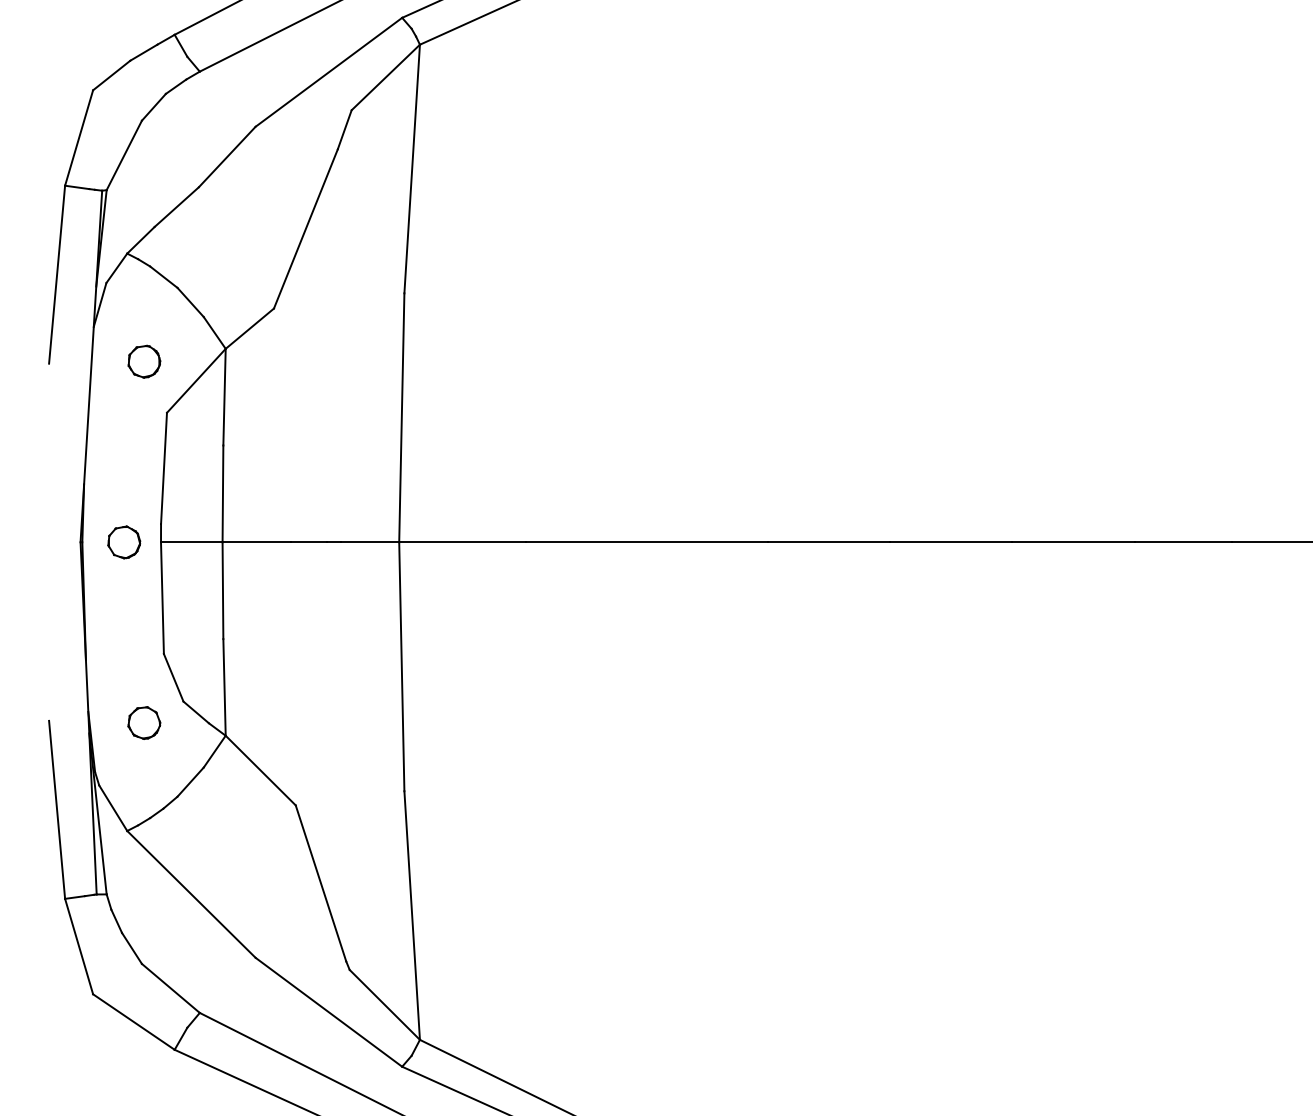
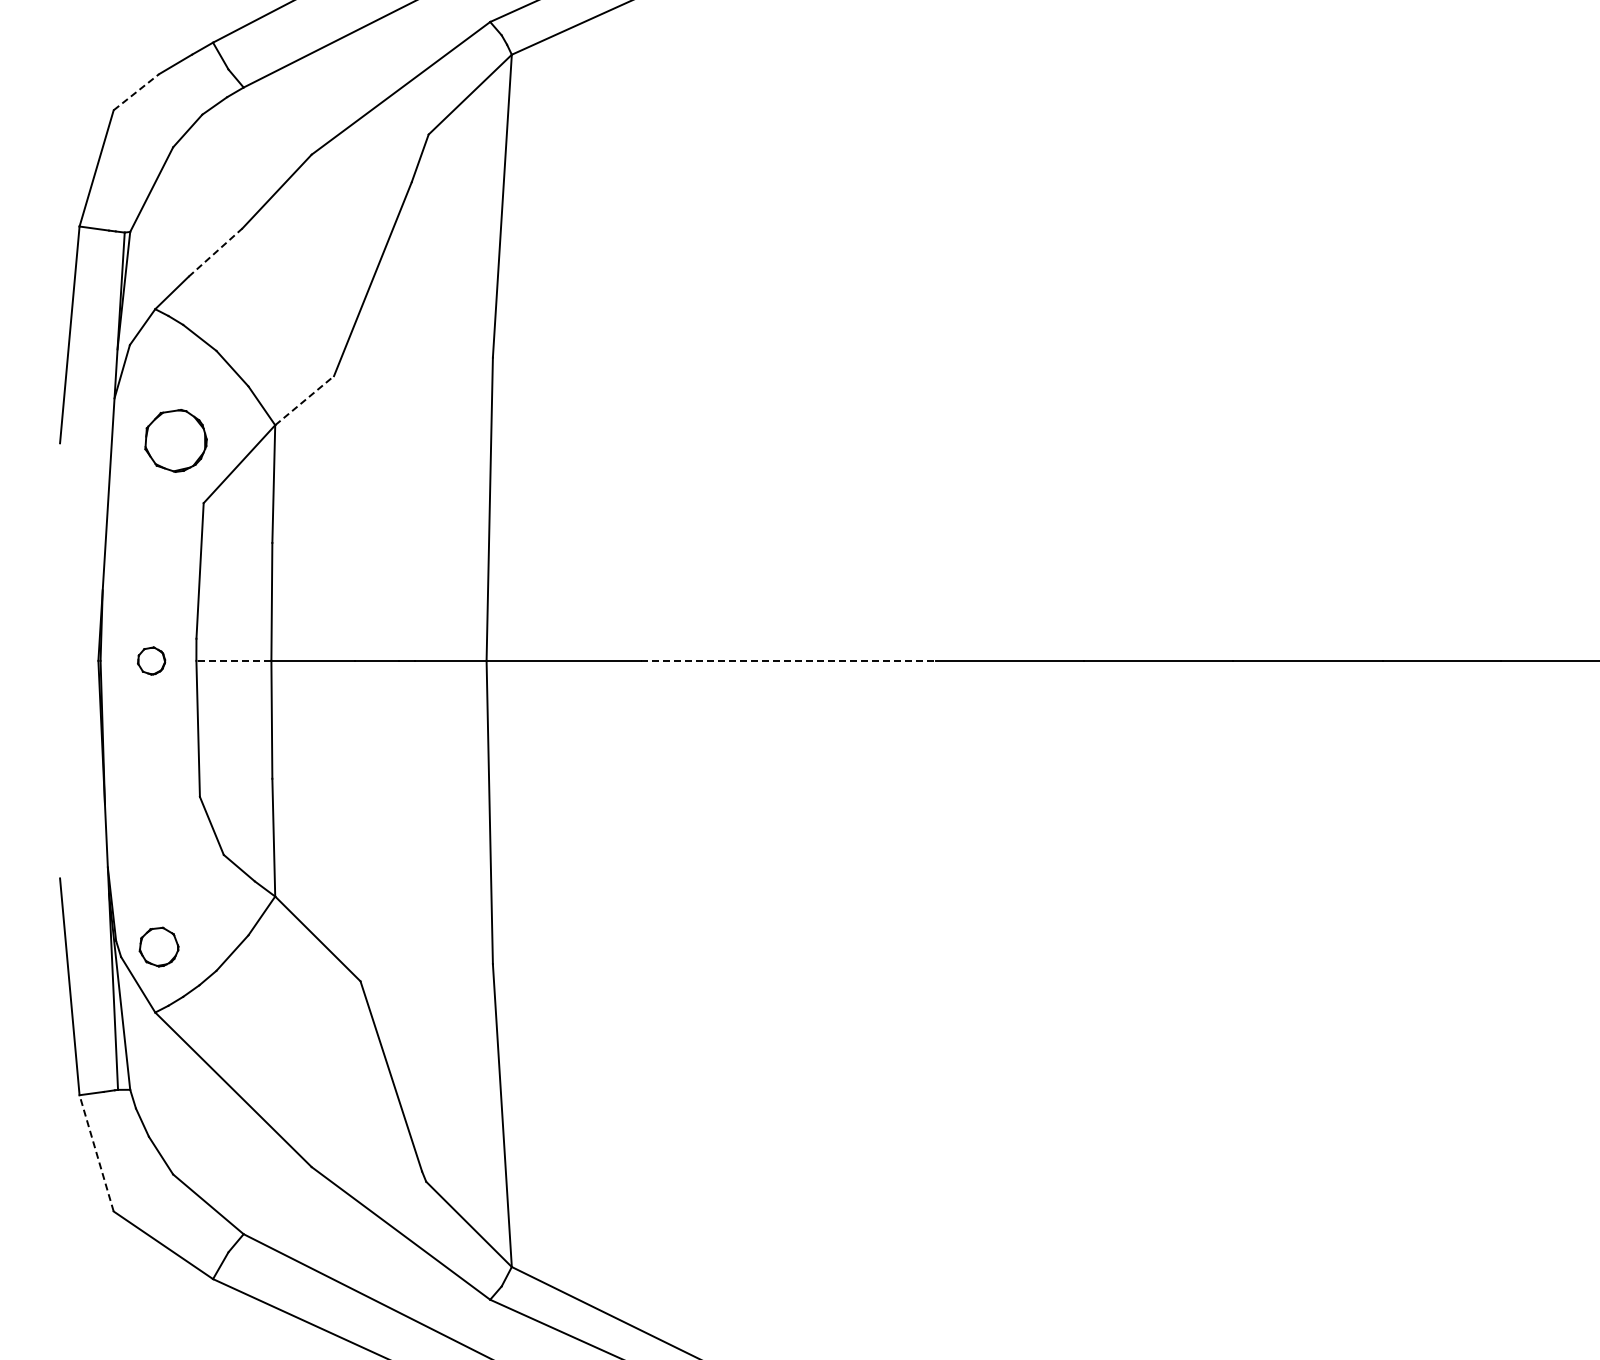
line: (111, 75) -> (136, 92), solid -> dashed
line: (176, 207) -> (215, 252), solid -> dashed
line: (250, 328) -> (305, 400), solid -> dashed
part: (144, 361) -> (176, 440), size x1.6
part: (124, 541) -> (151, 660), size x0.7
line: (191, 541) -> (233, 660), solid -> dashed
line: (647, 541) -> (789, 660), solid -> dashed
part: (143, 722) -> (158, 946), moved
line: (78, 946) -> (96, 1153), solid -> dashed

